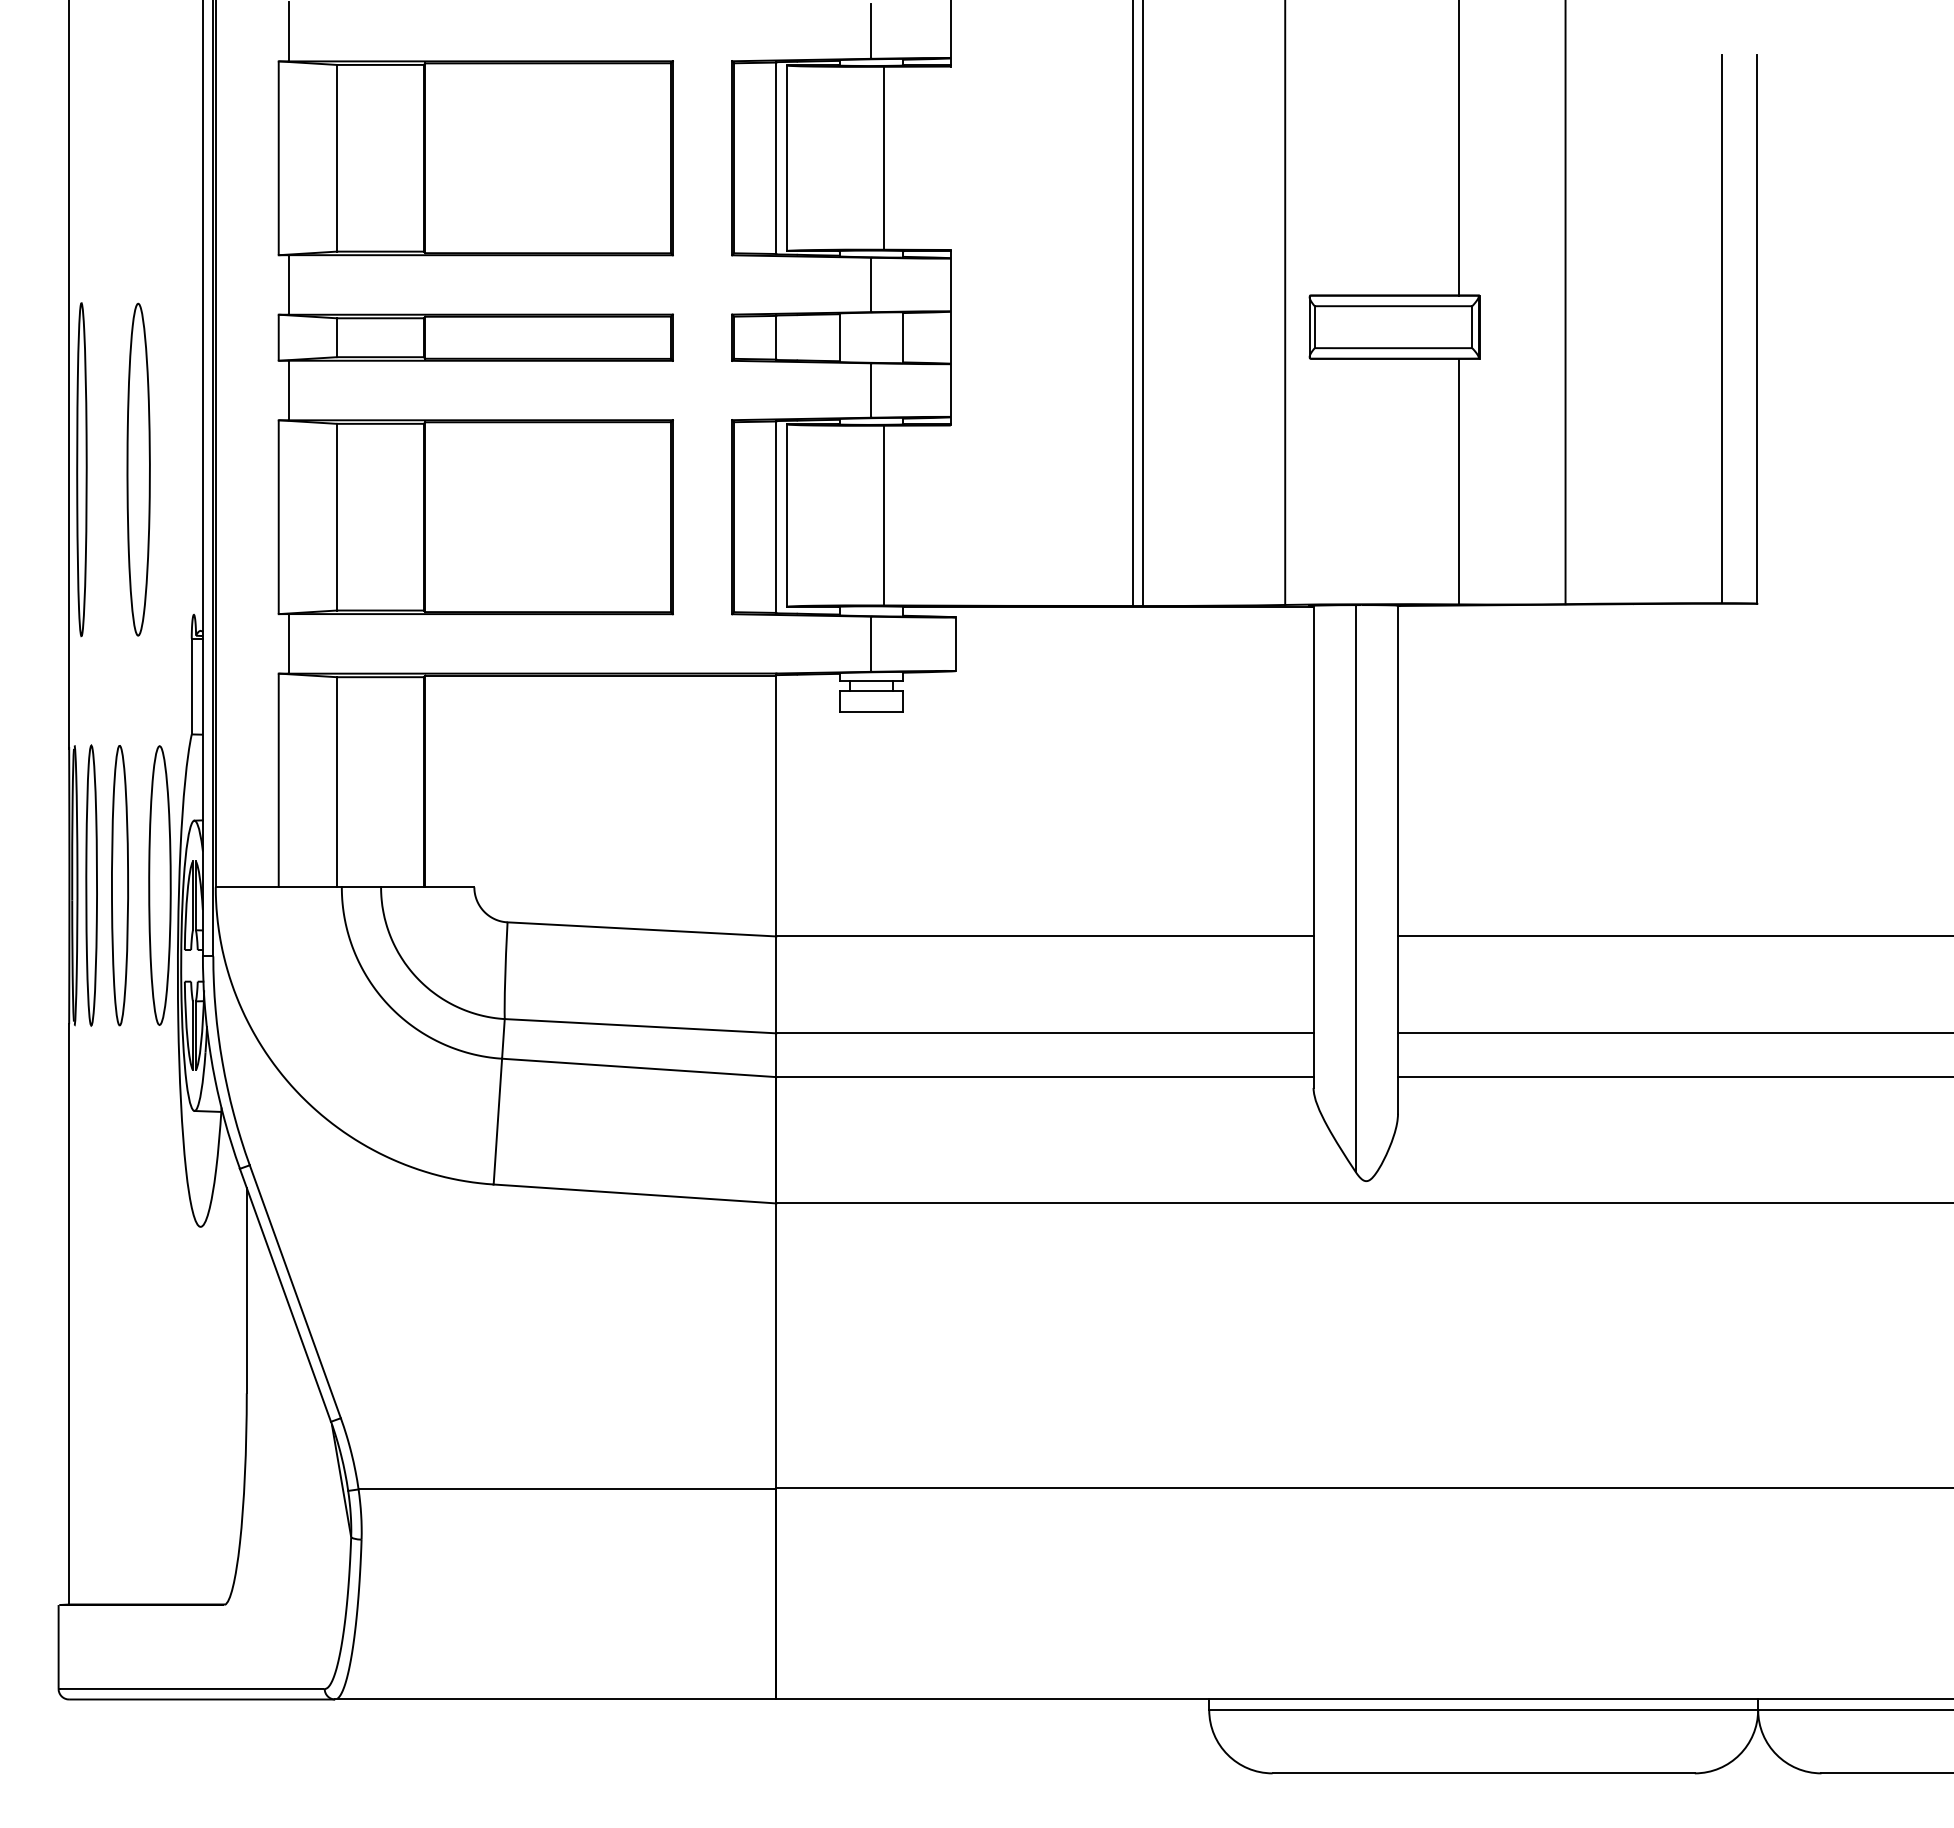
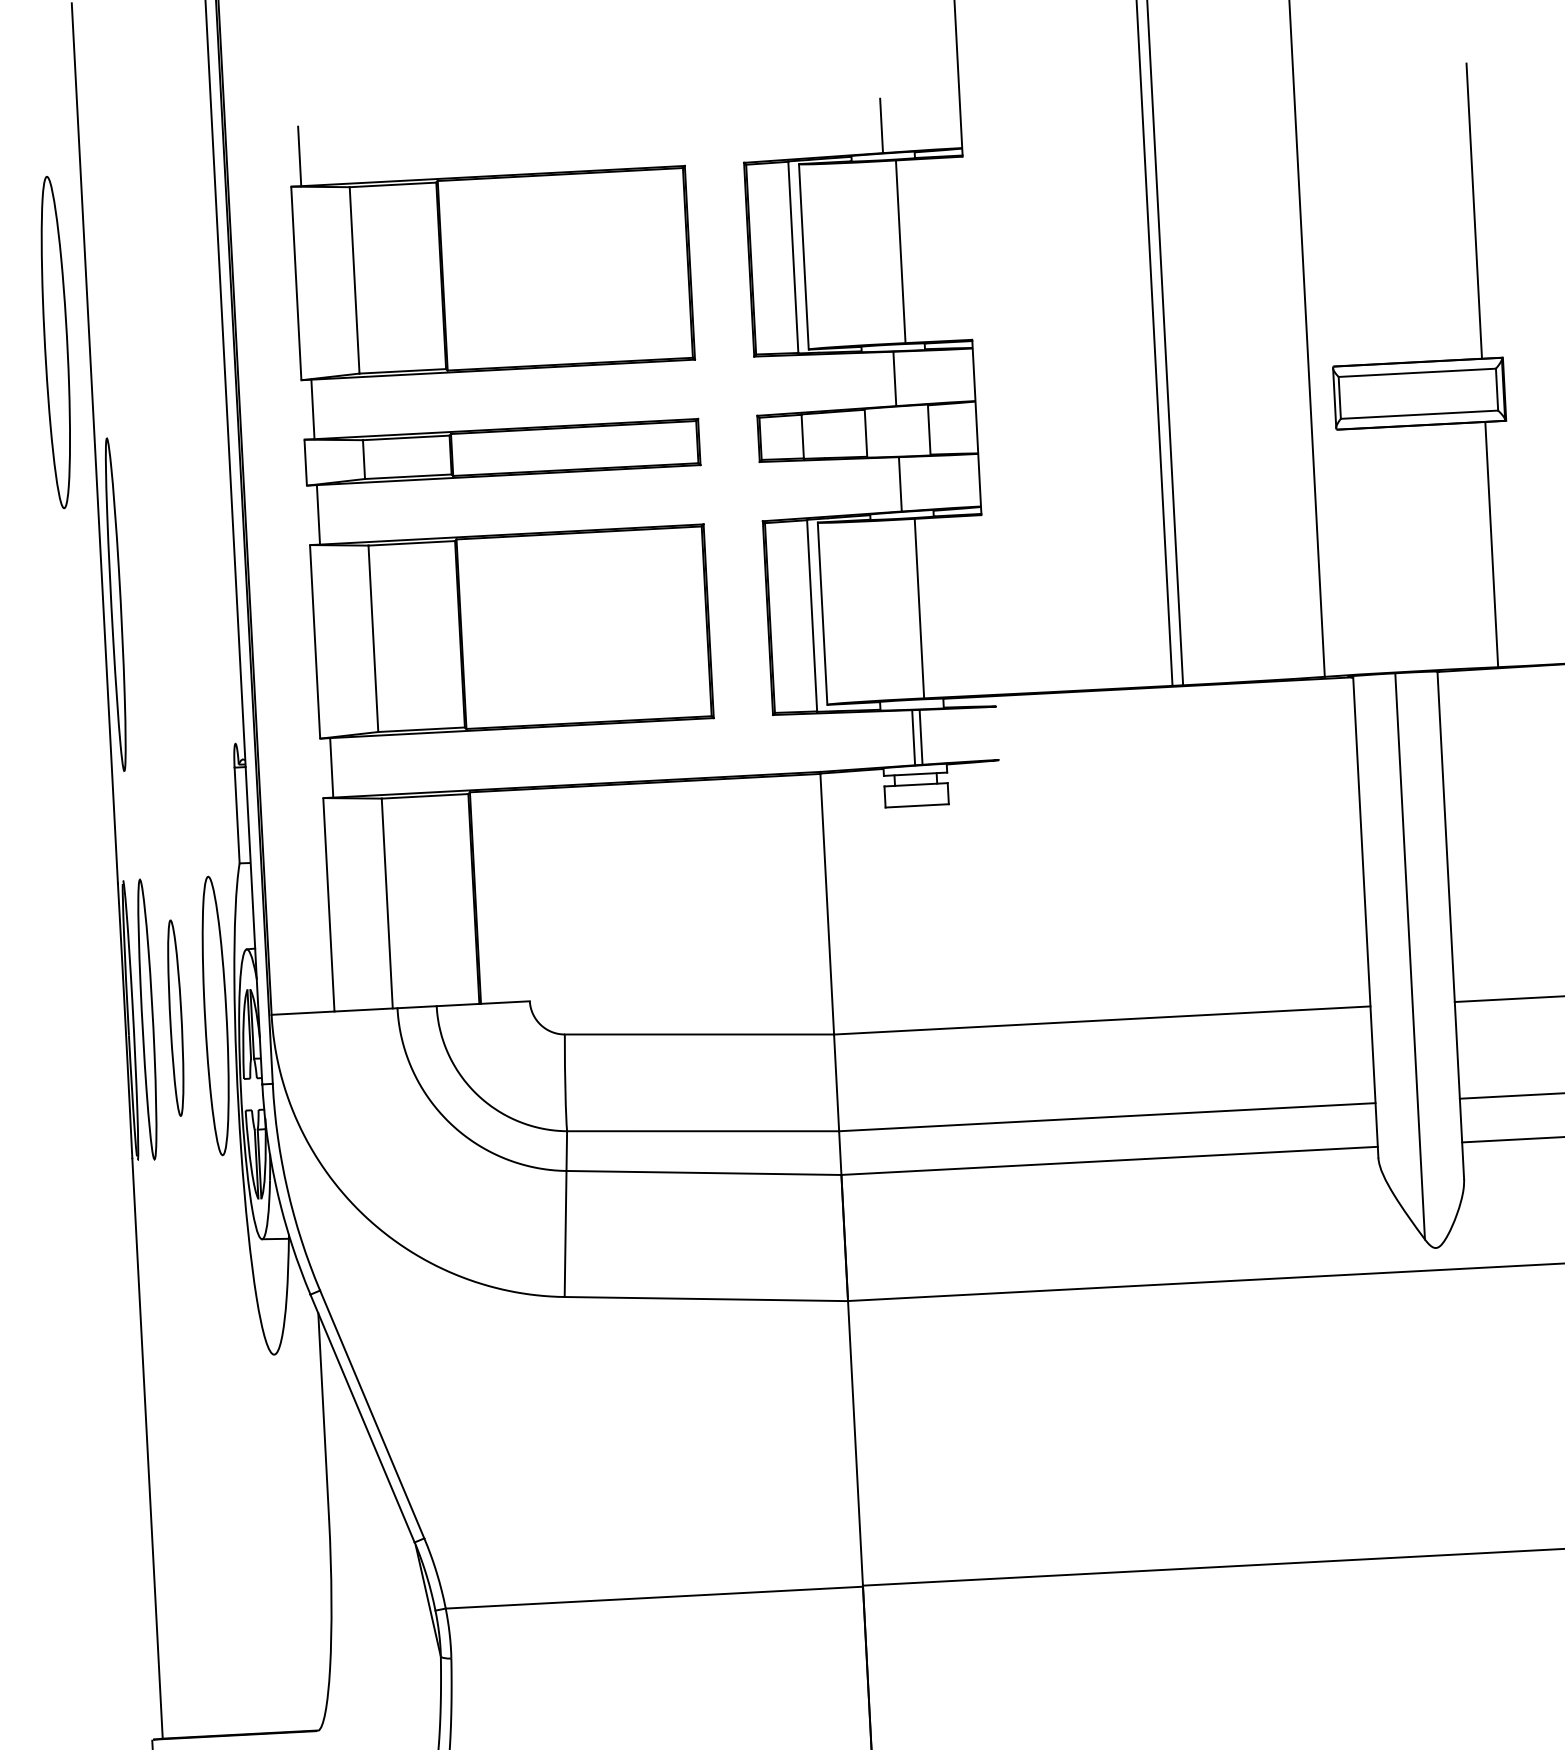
part: (138, 469) -> (55, 342), moved
line: (955, 644) -> (920, 737), moved
part: (119, 885) -> (175, 1018), size x0.7

